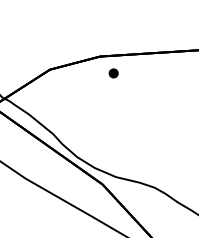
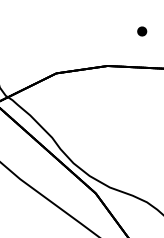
part: (113, 73) -> (141, 31), moved

